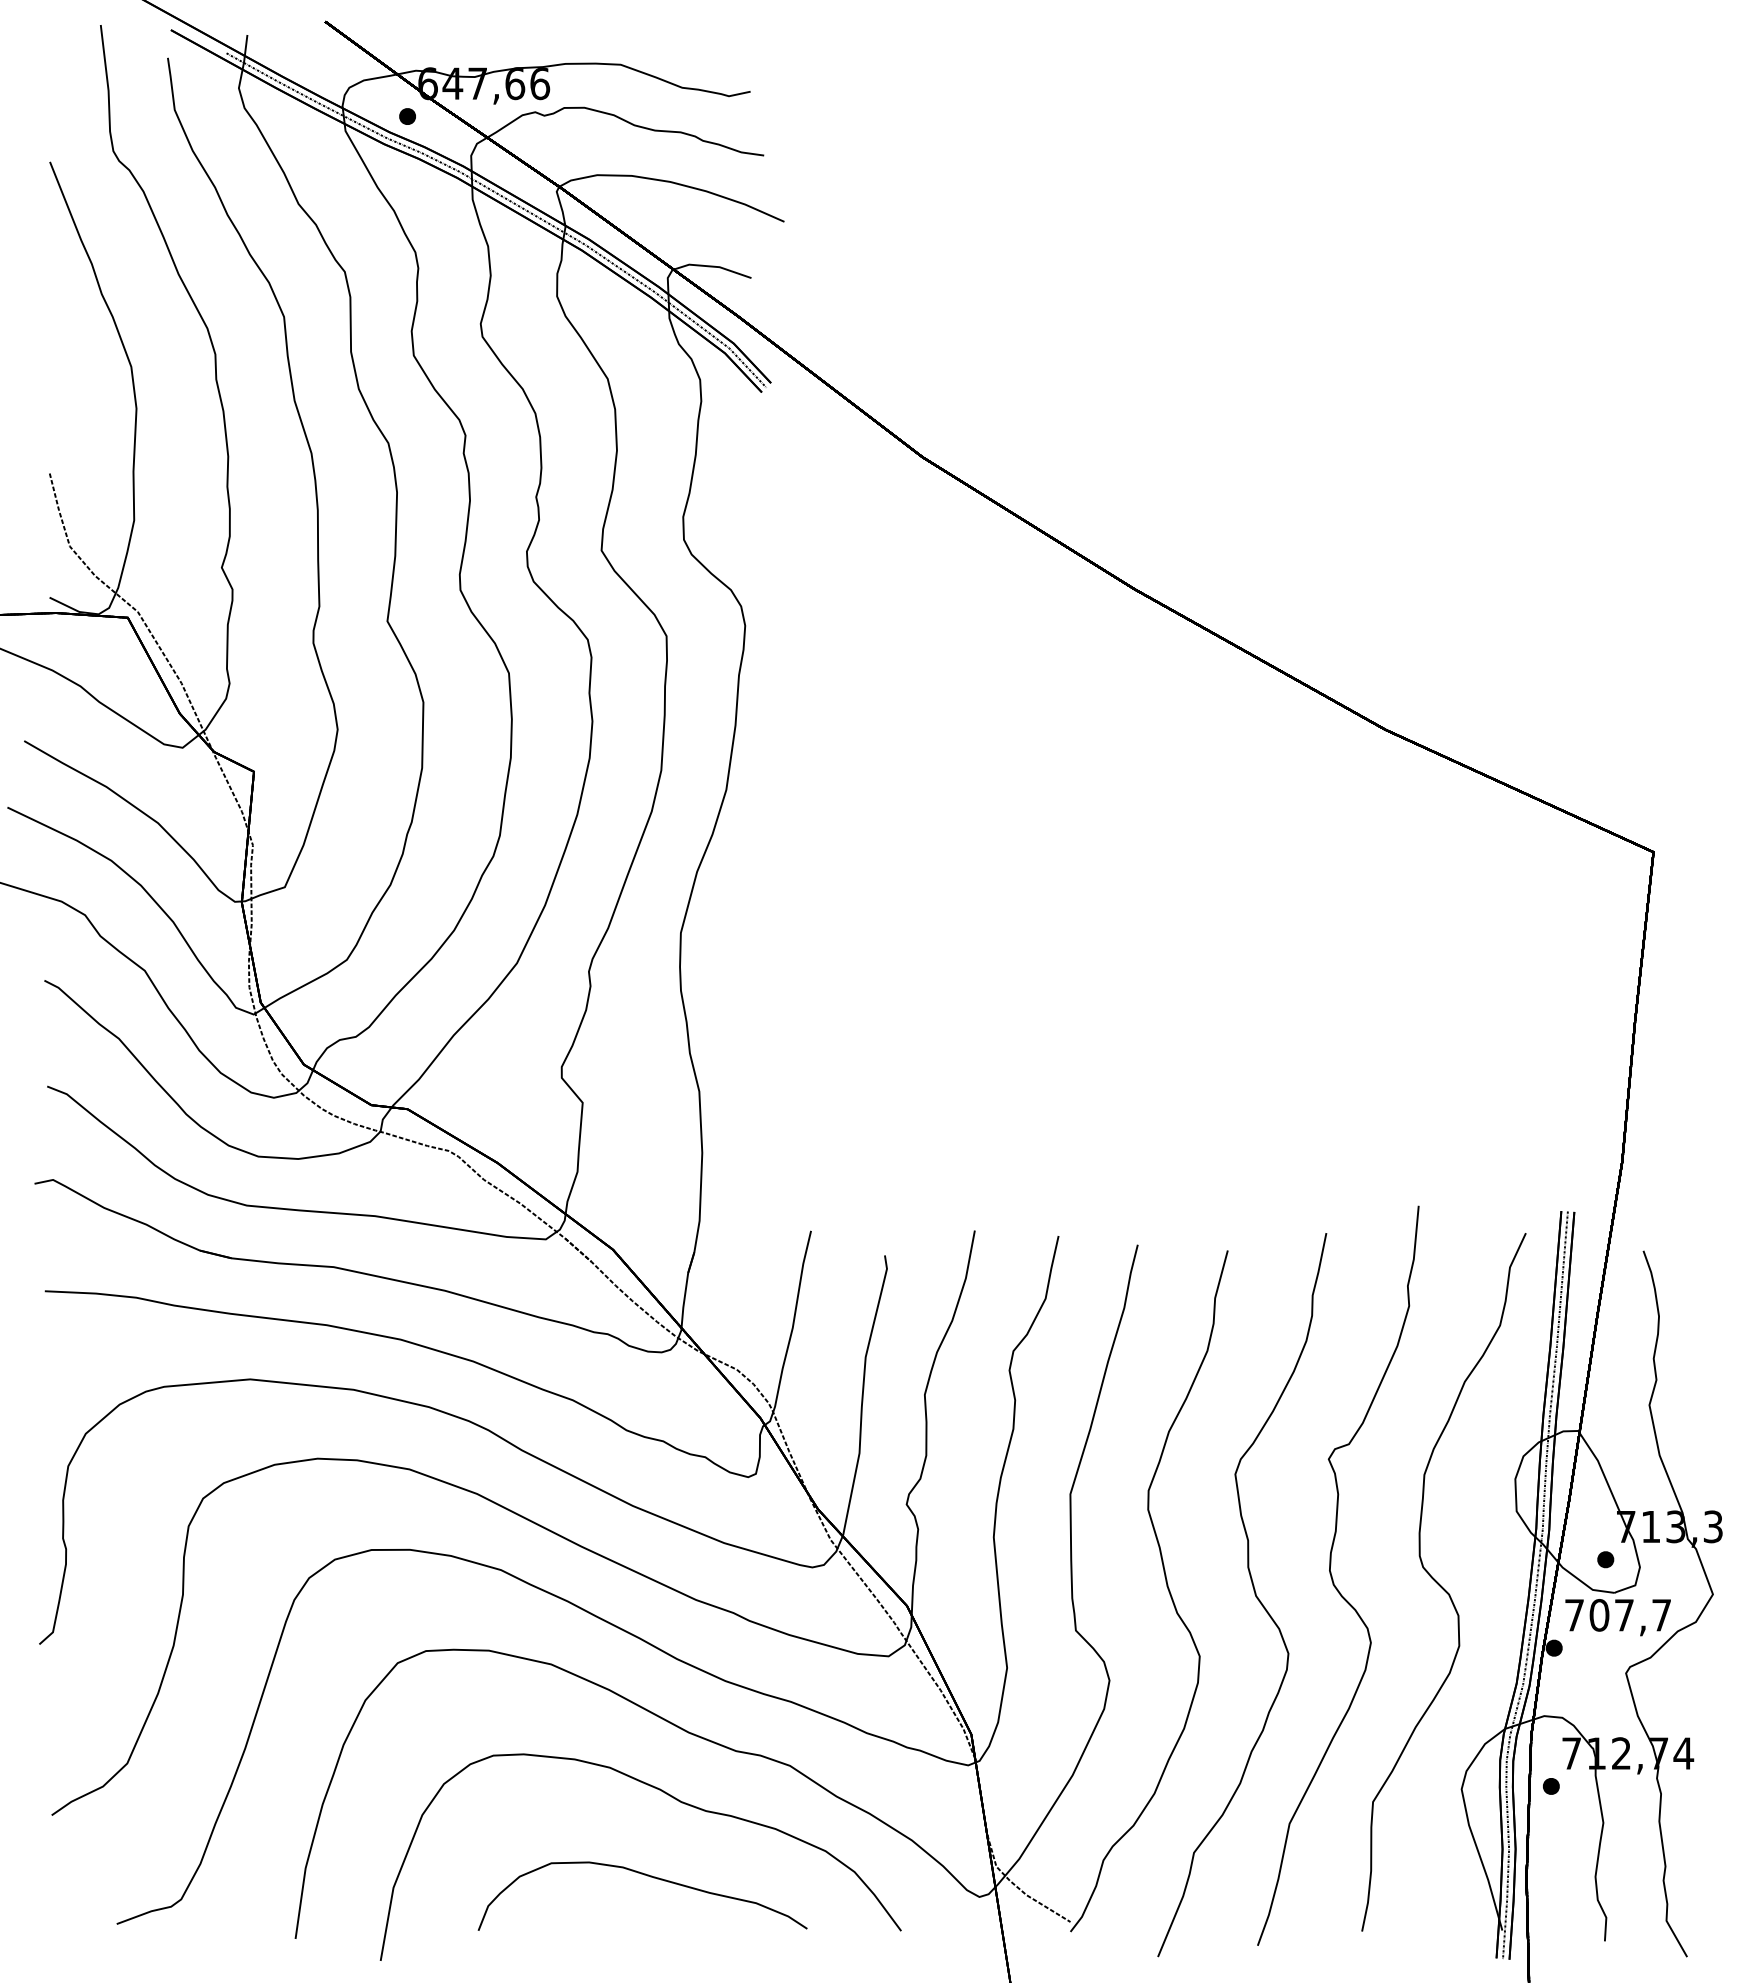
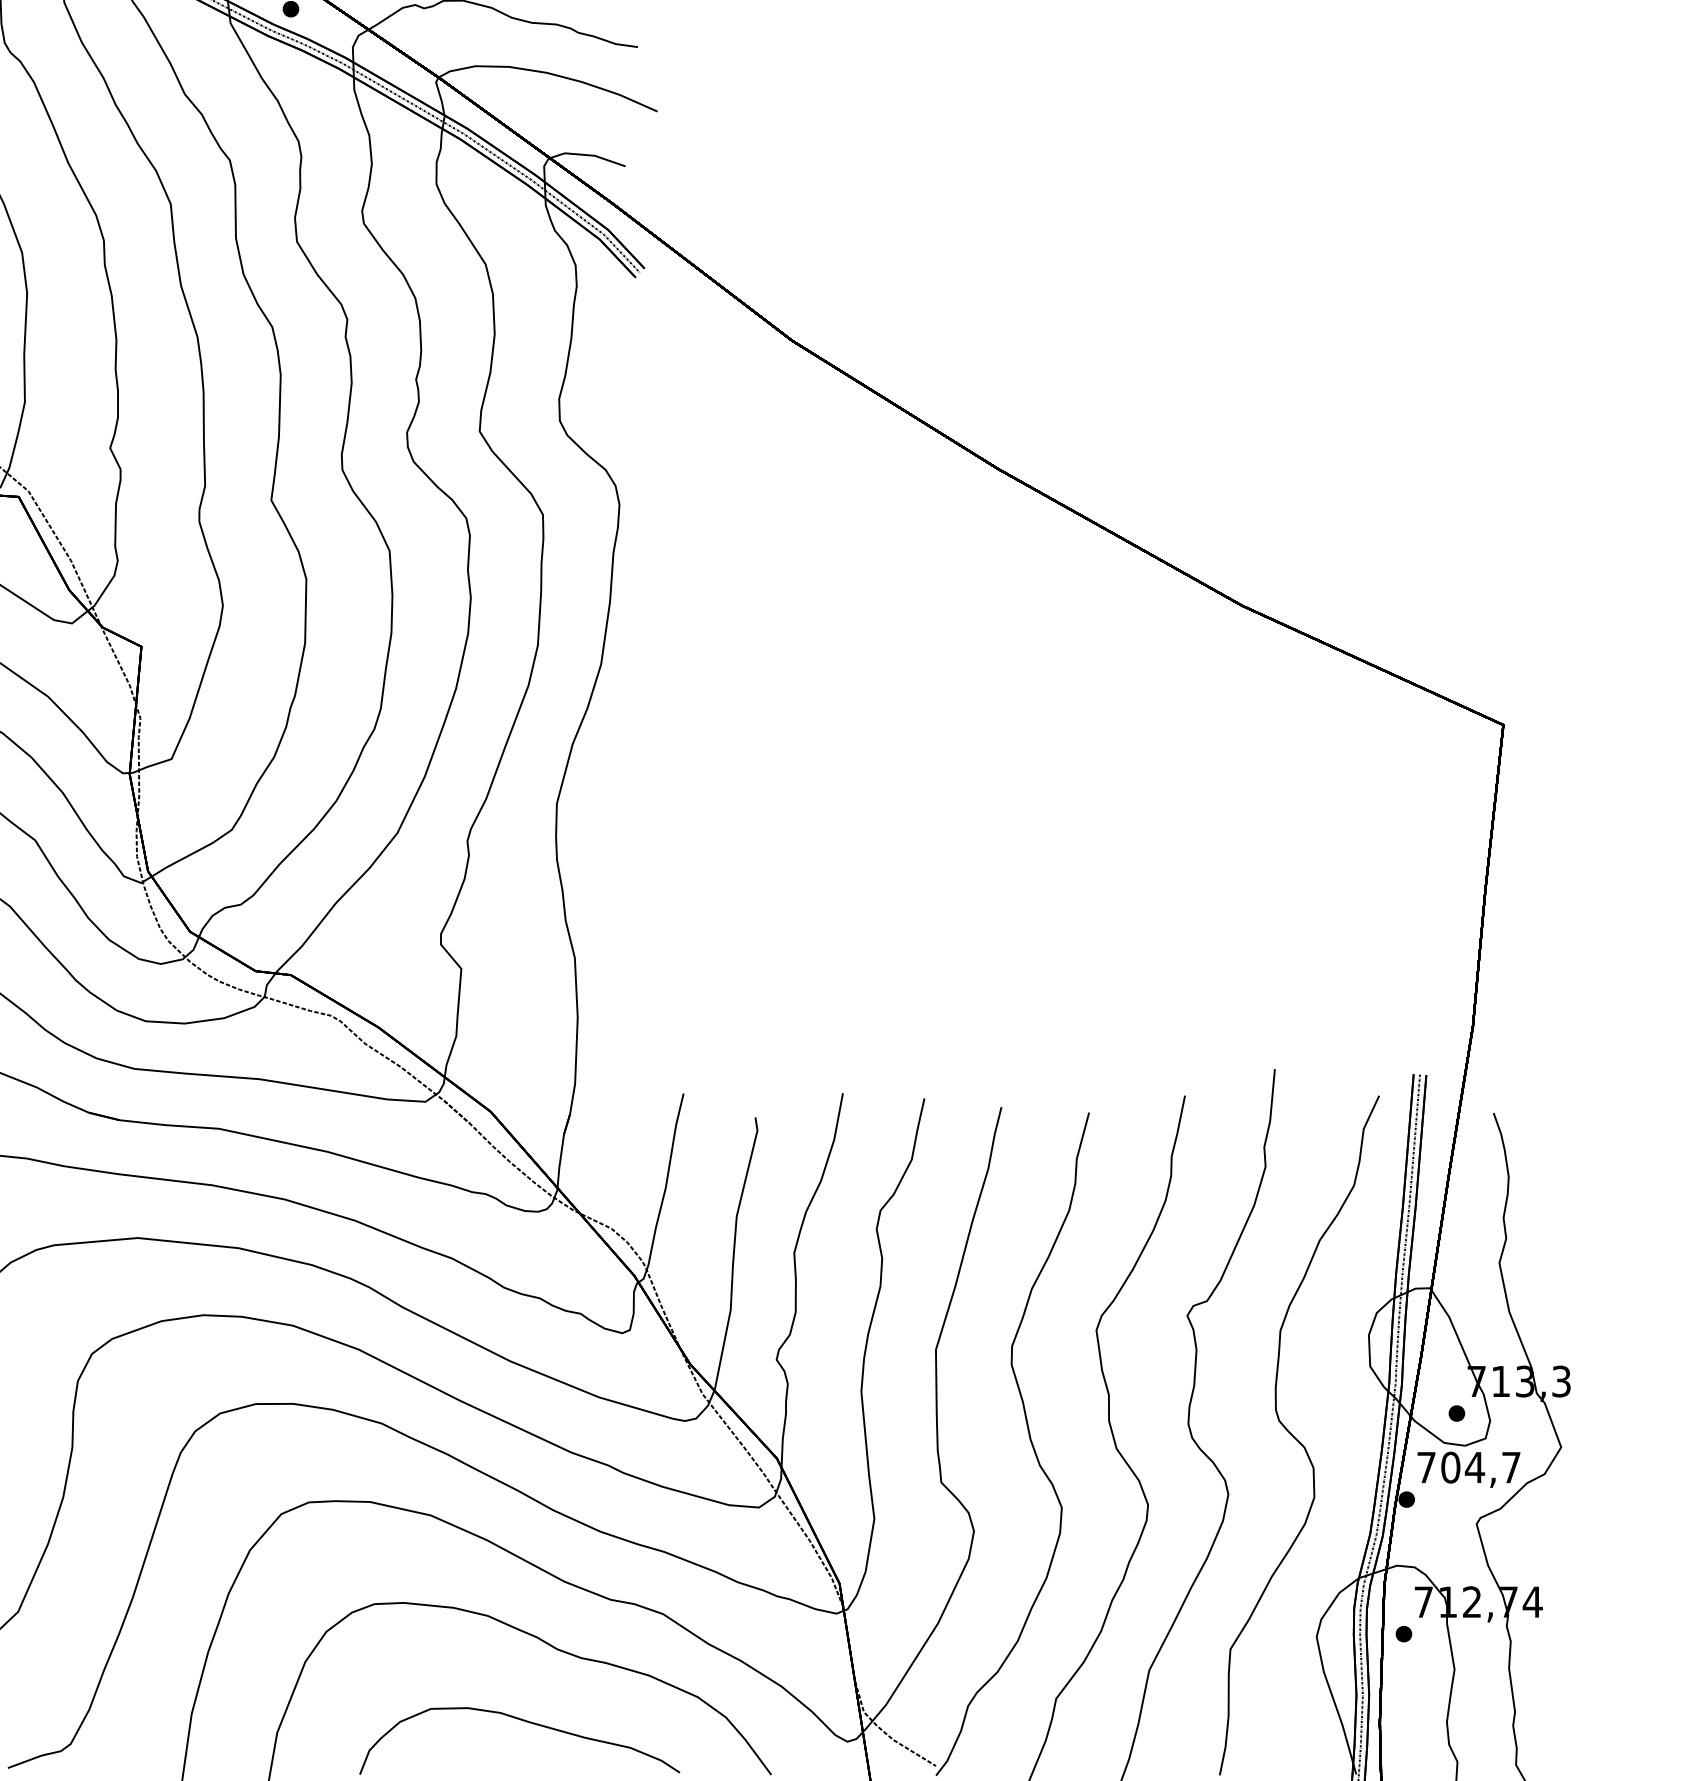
text: (1624, 1615) -> (1475, 1467), 707,7 -> 704,7

